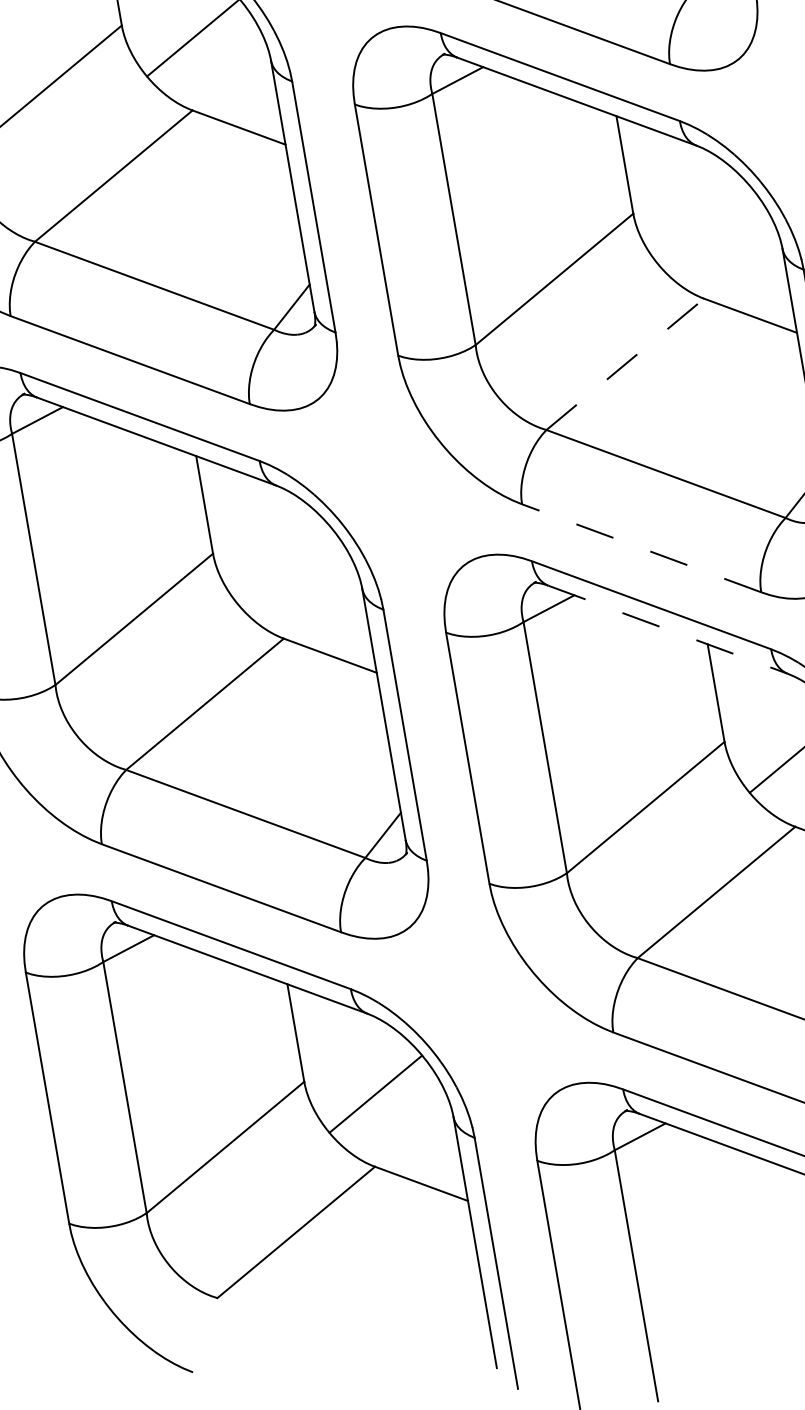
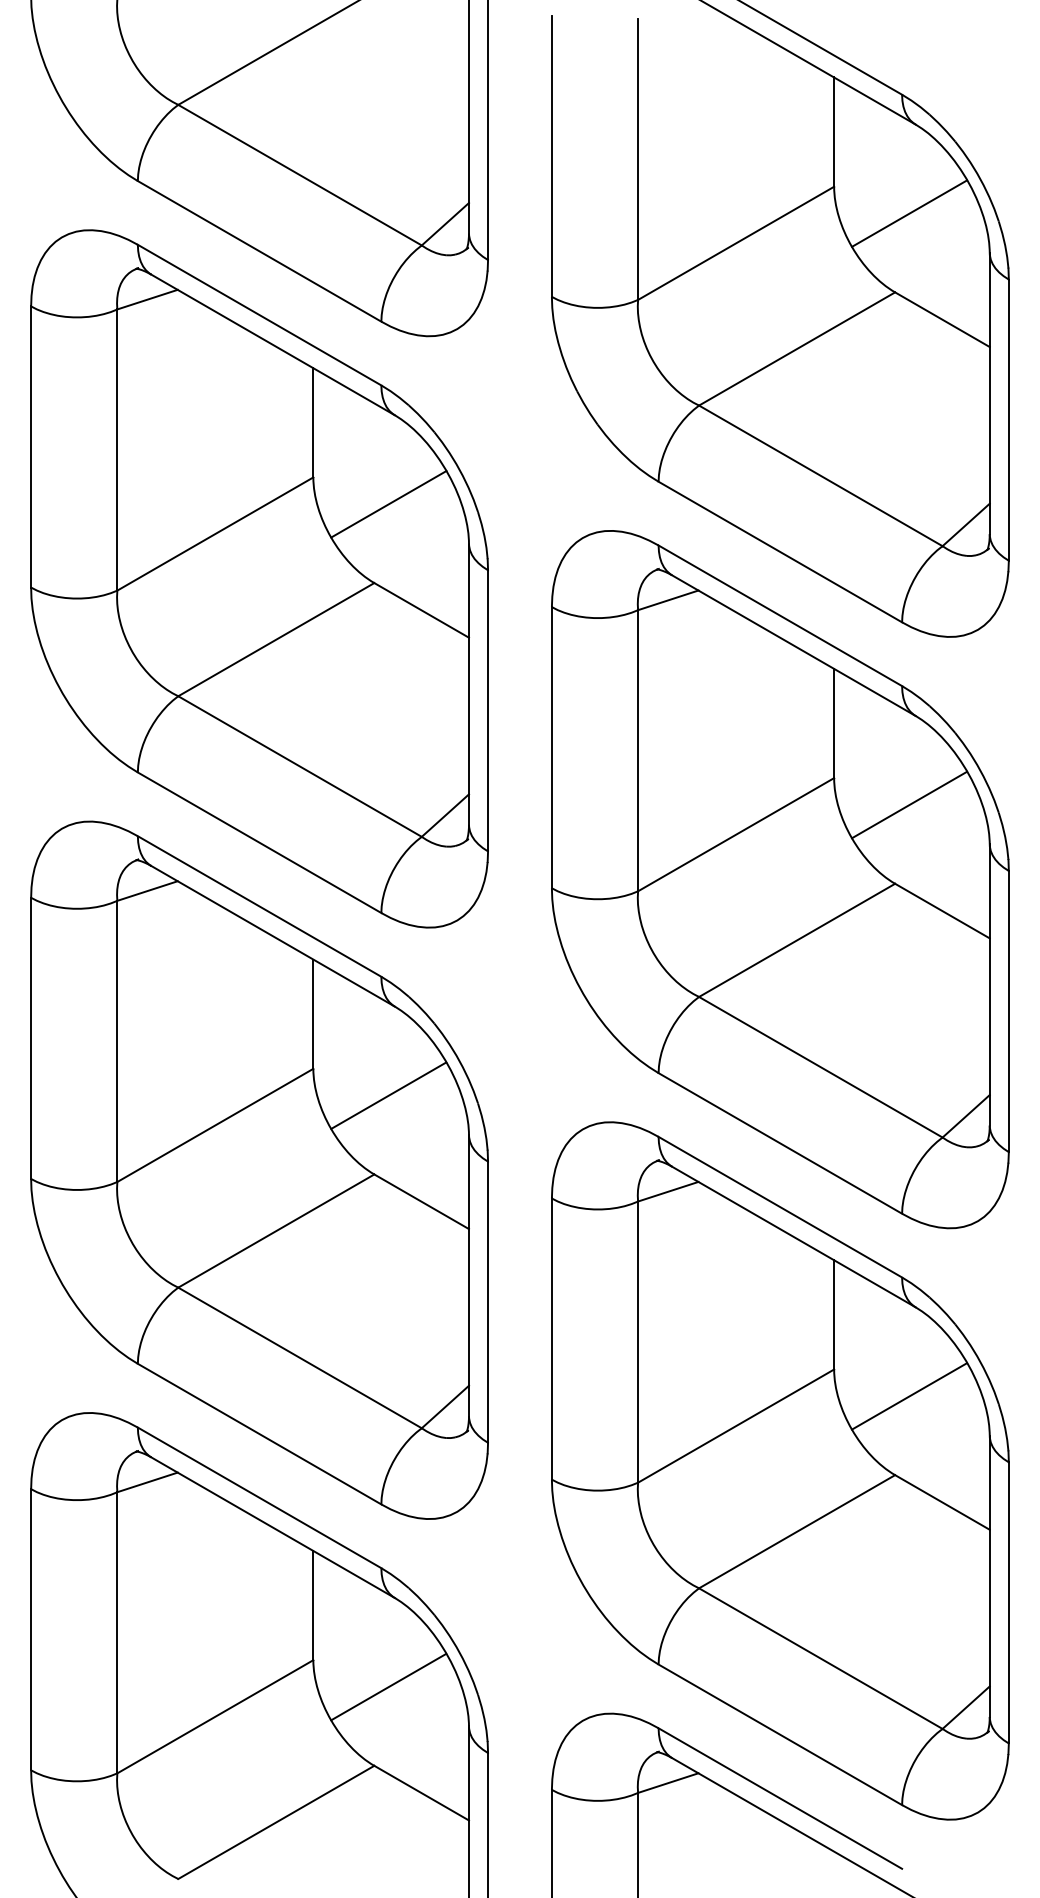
line: (704, 225) -> (909, 804), added
line: (625, 364) -> (797, 940), dashed -> solid
line: (641, 548) -> (780, 1143), dashed -> solid
line: (284, 565) -> (388, 1095), added
line: (667, 630) -> (793, 1237), dashed -> solid

